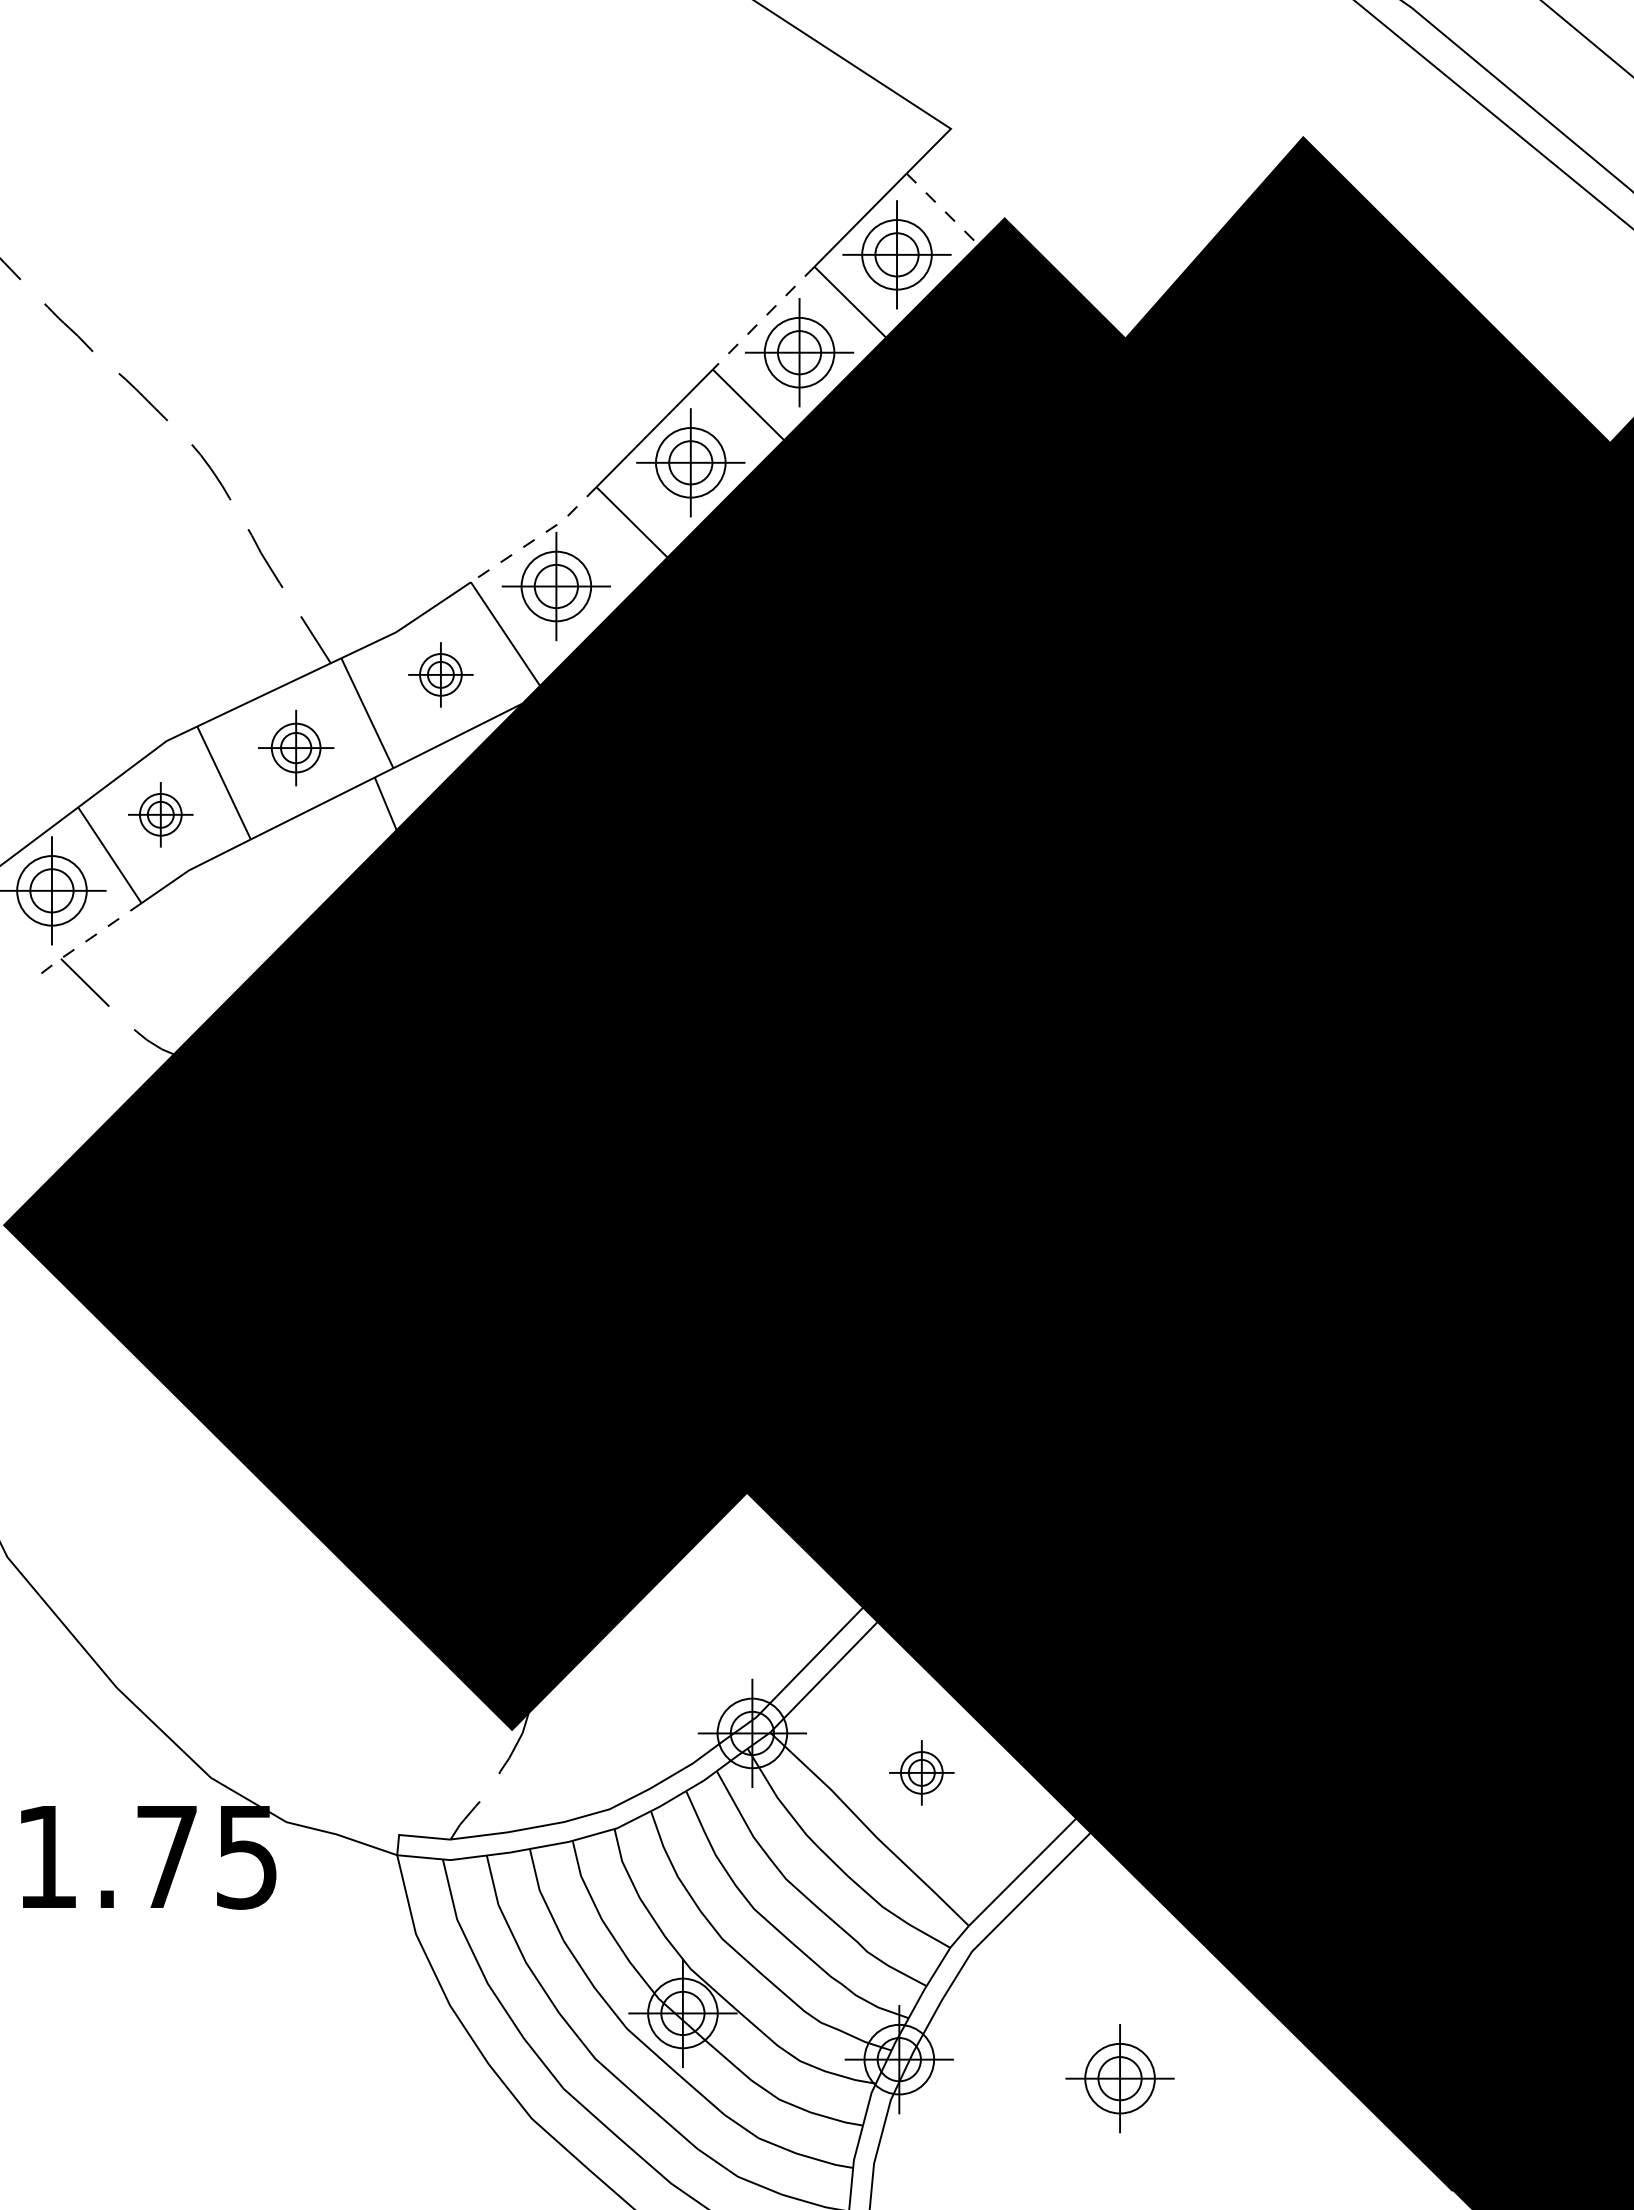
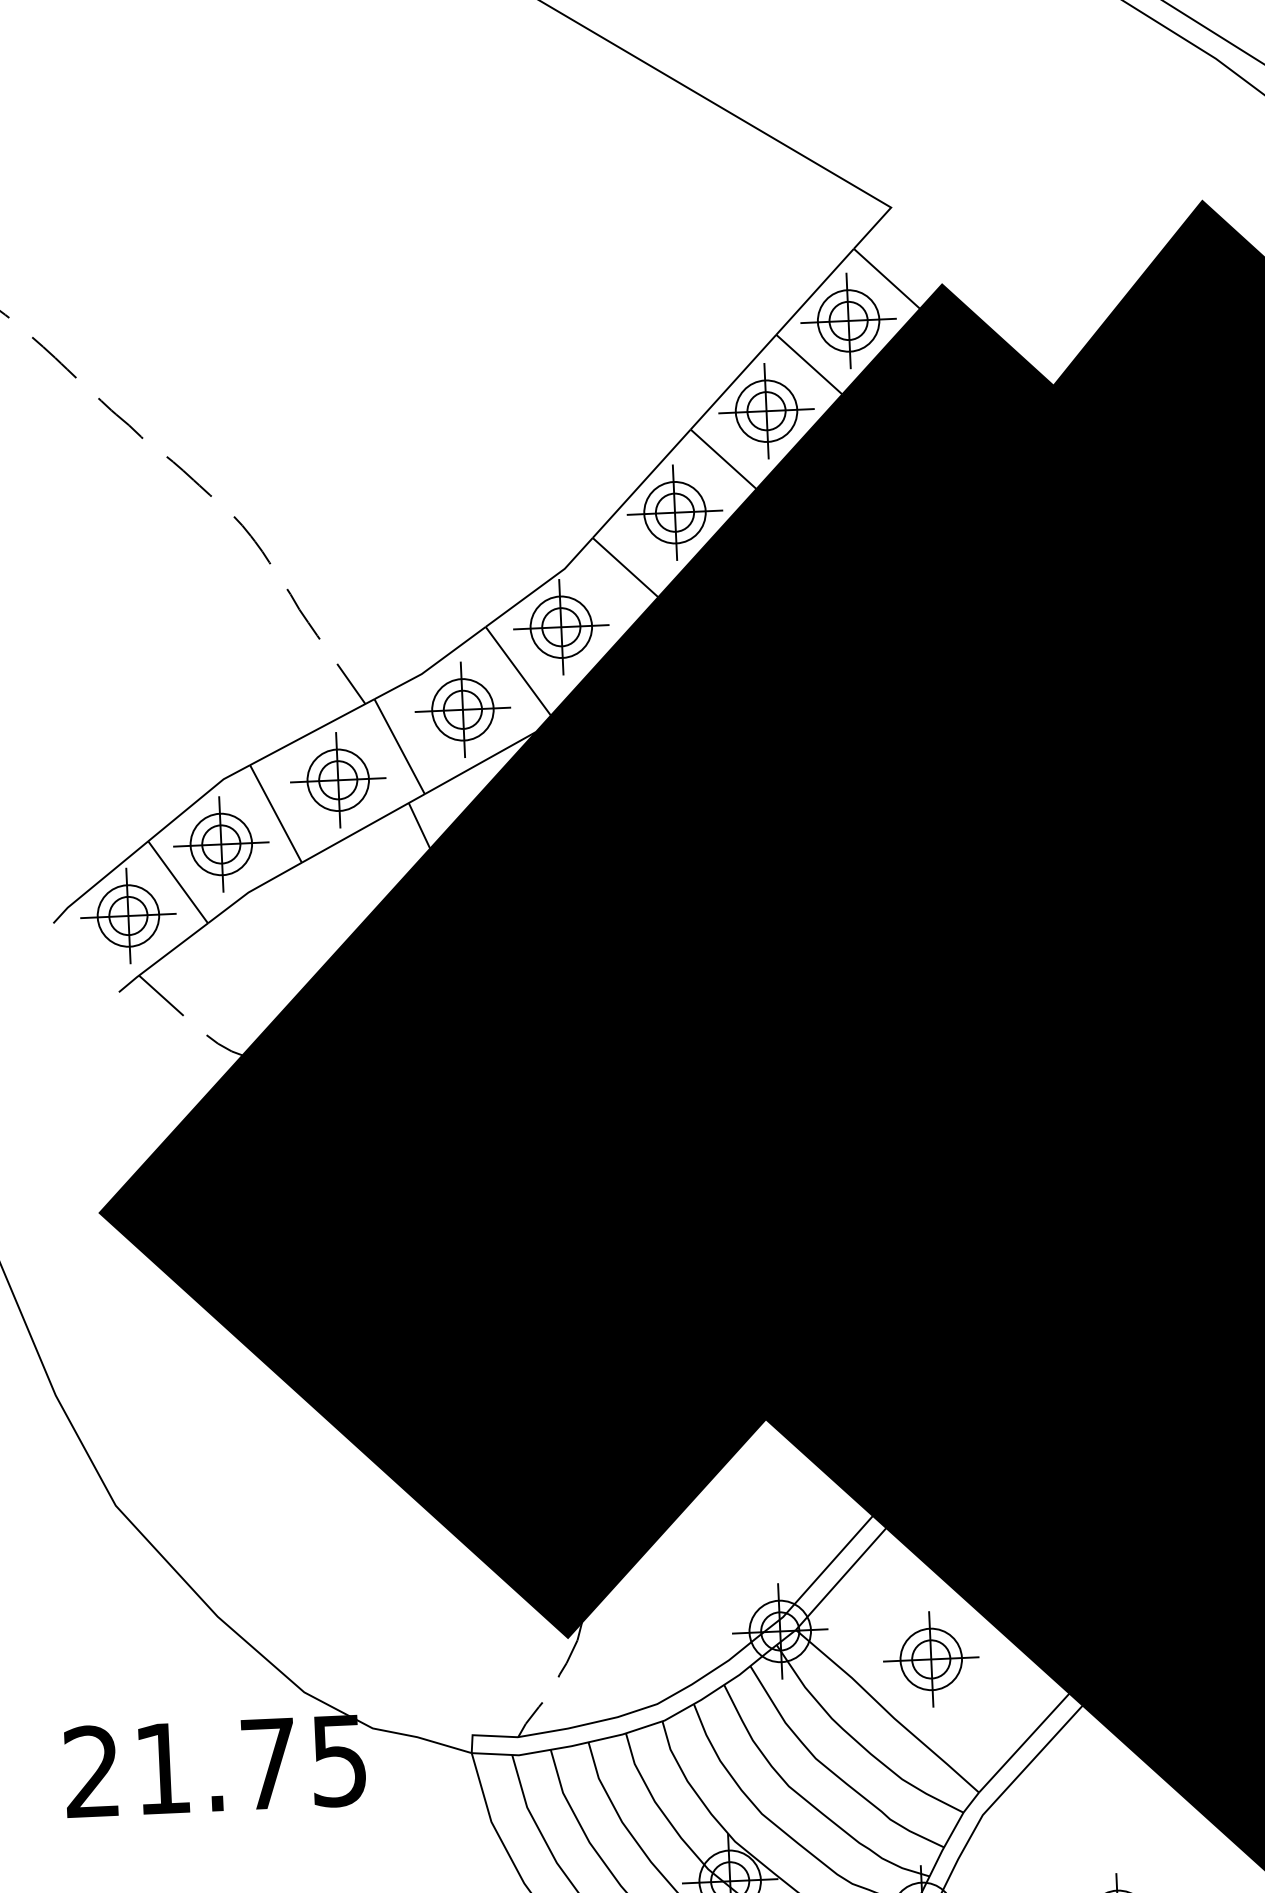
line: (942, 209) -> (886, 279), dashed -> solid
line: (763, 318) -> (733, 382), dashed -> solid
line: (536, 538) -> (541, 585), dashed -> solid
part: (440, 674) -> (462, 709), size x1.67
part: (295, 747) -> (337, 779), size x1.43
part: (160, 814) -> (221, 844), size x1.67
line: (88, 940) -> (162, 958), dashed -> solid
part: (921, 1772) -> (931, 1659), size x1.67

